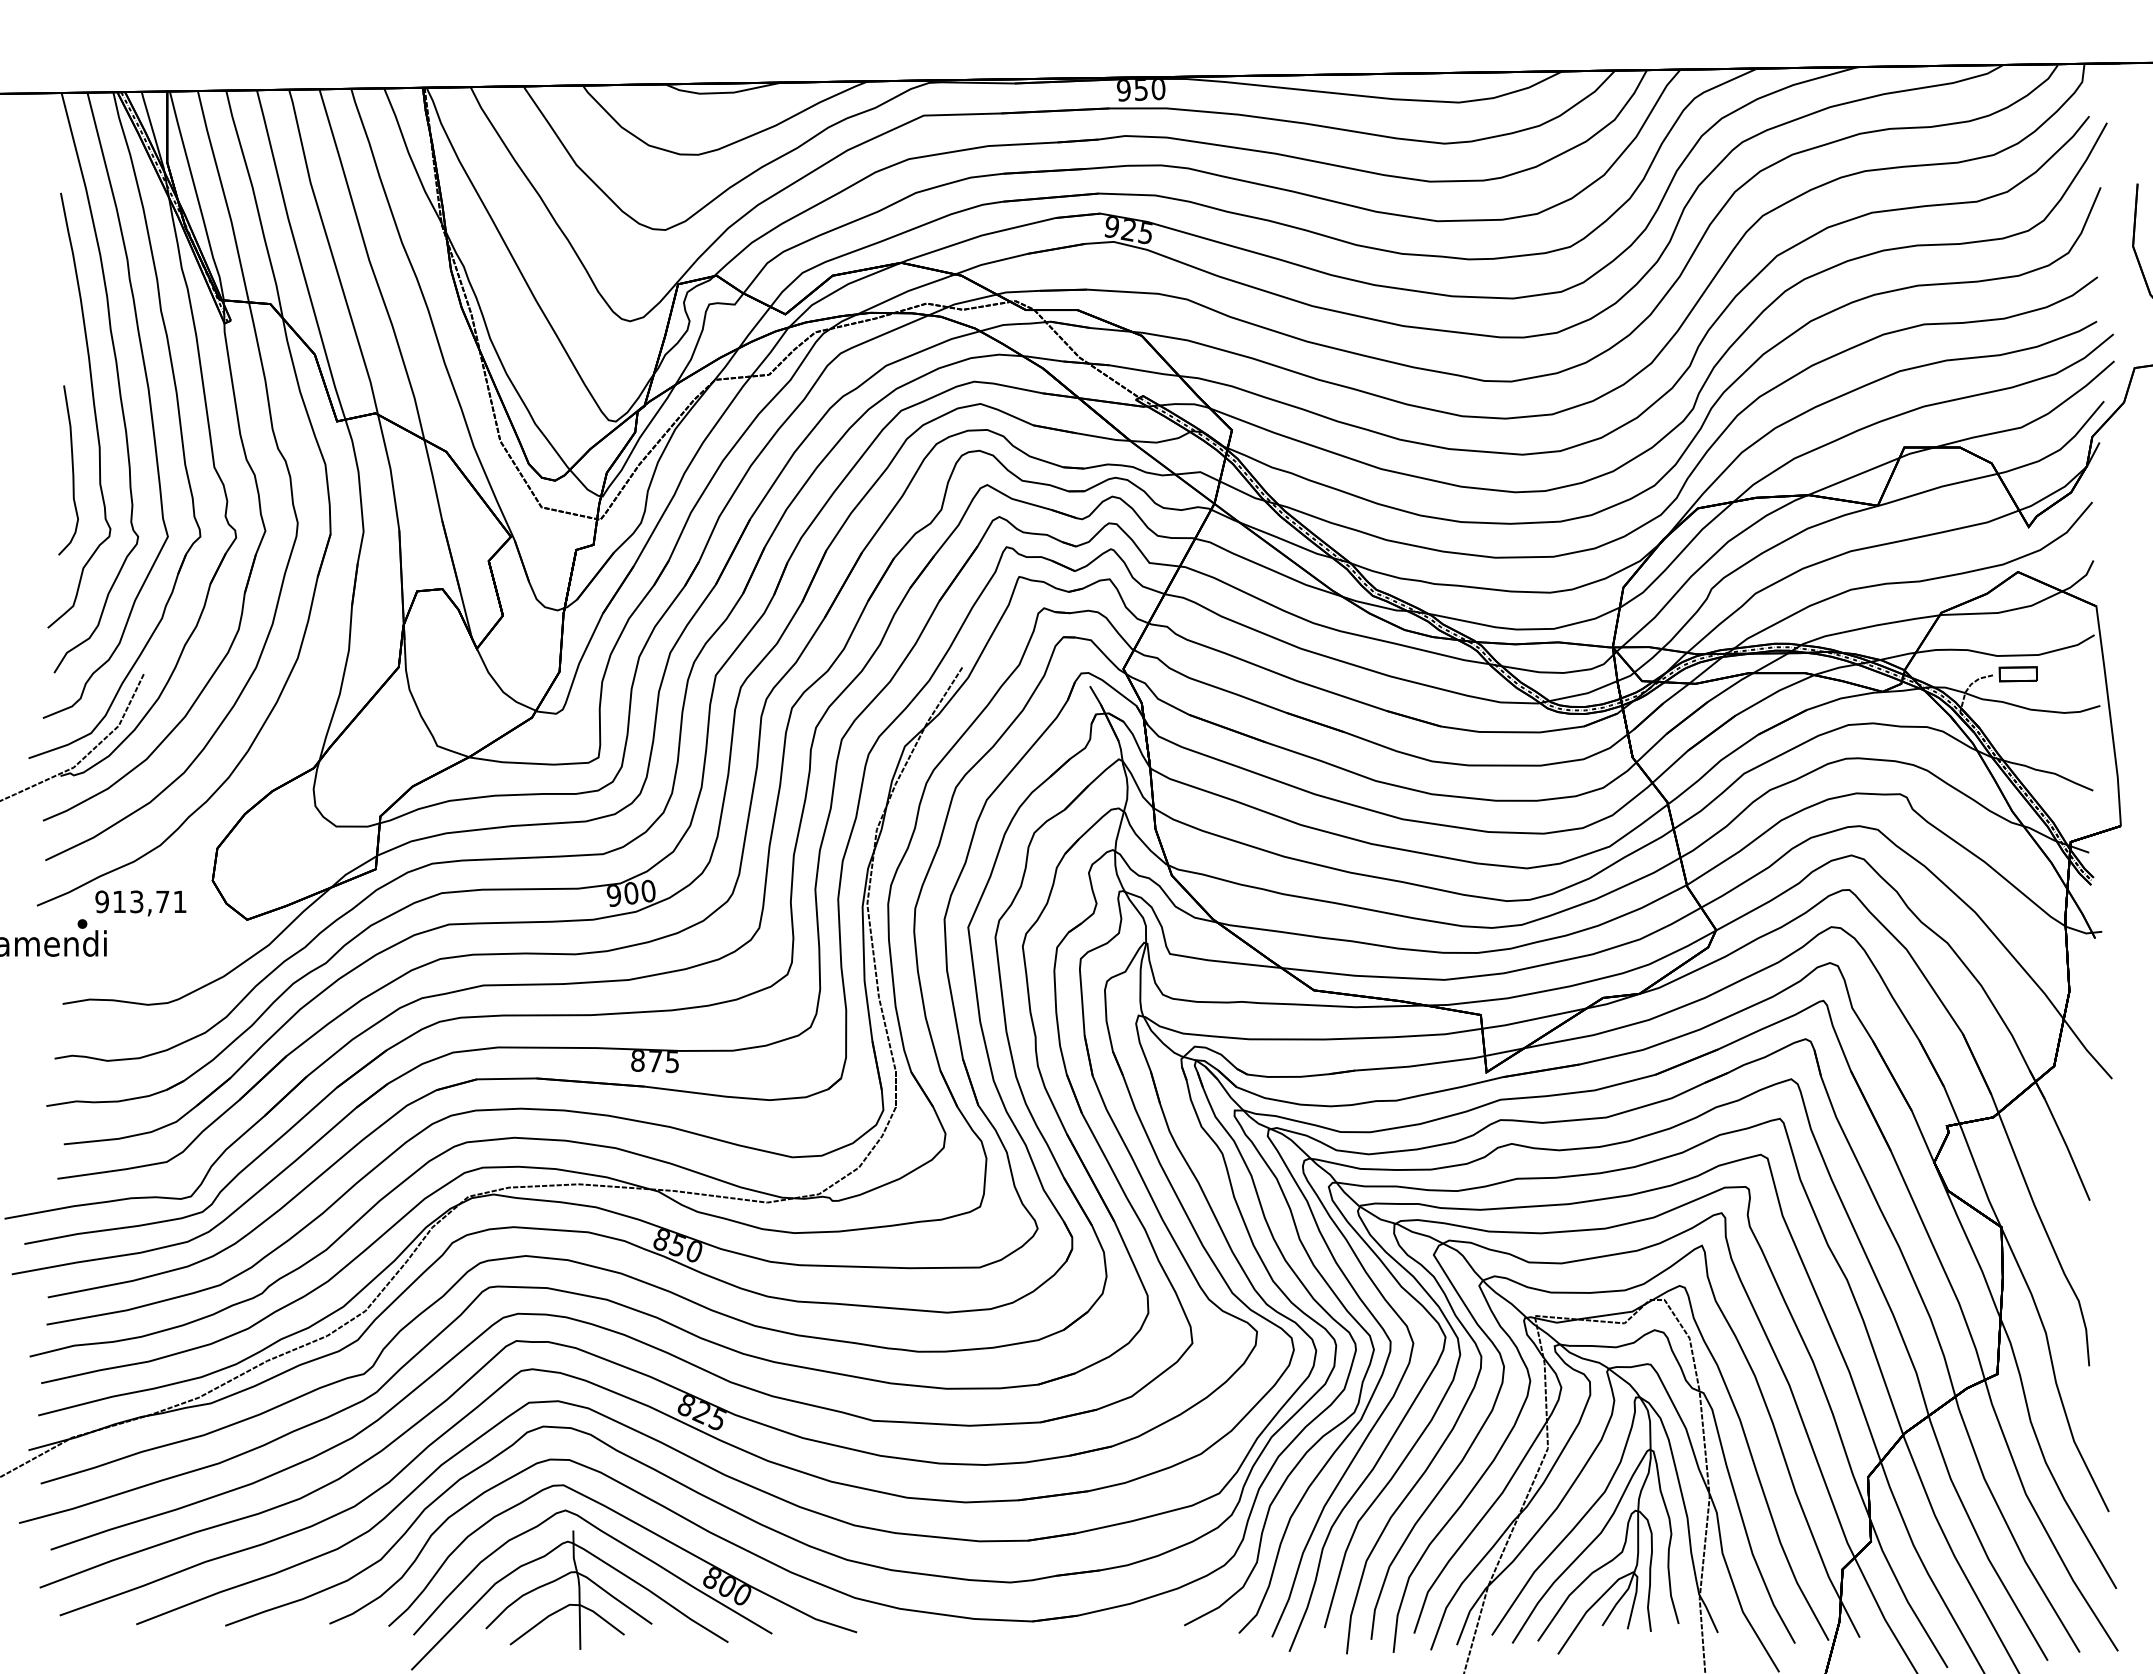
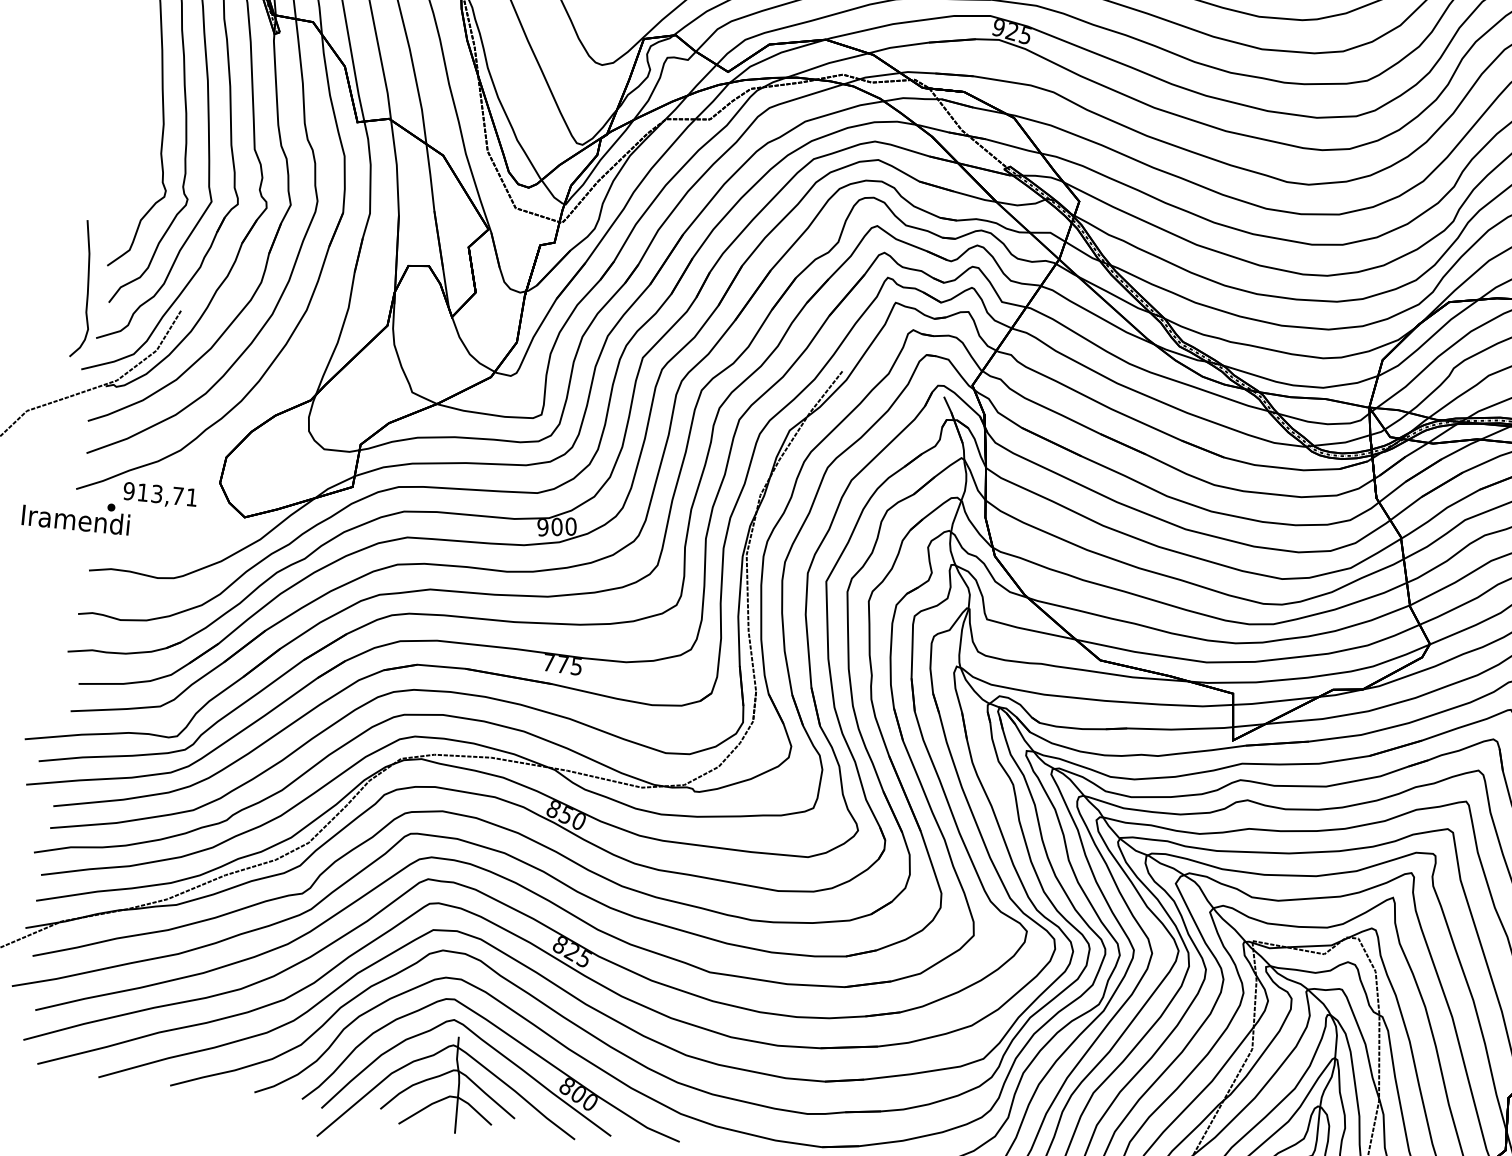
curve: (72, 470) -> (87, 289), moved
text: (637, 1060) -> (548, 662), 875 -> 775

